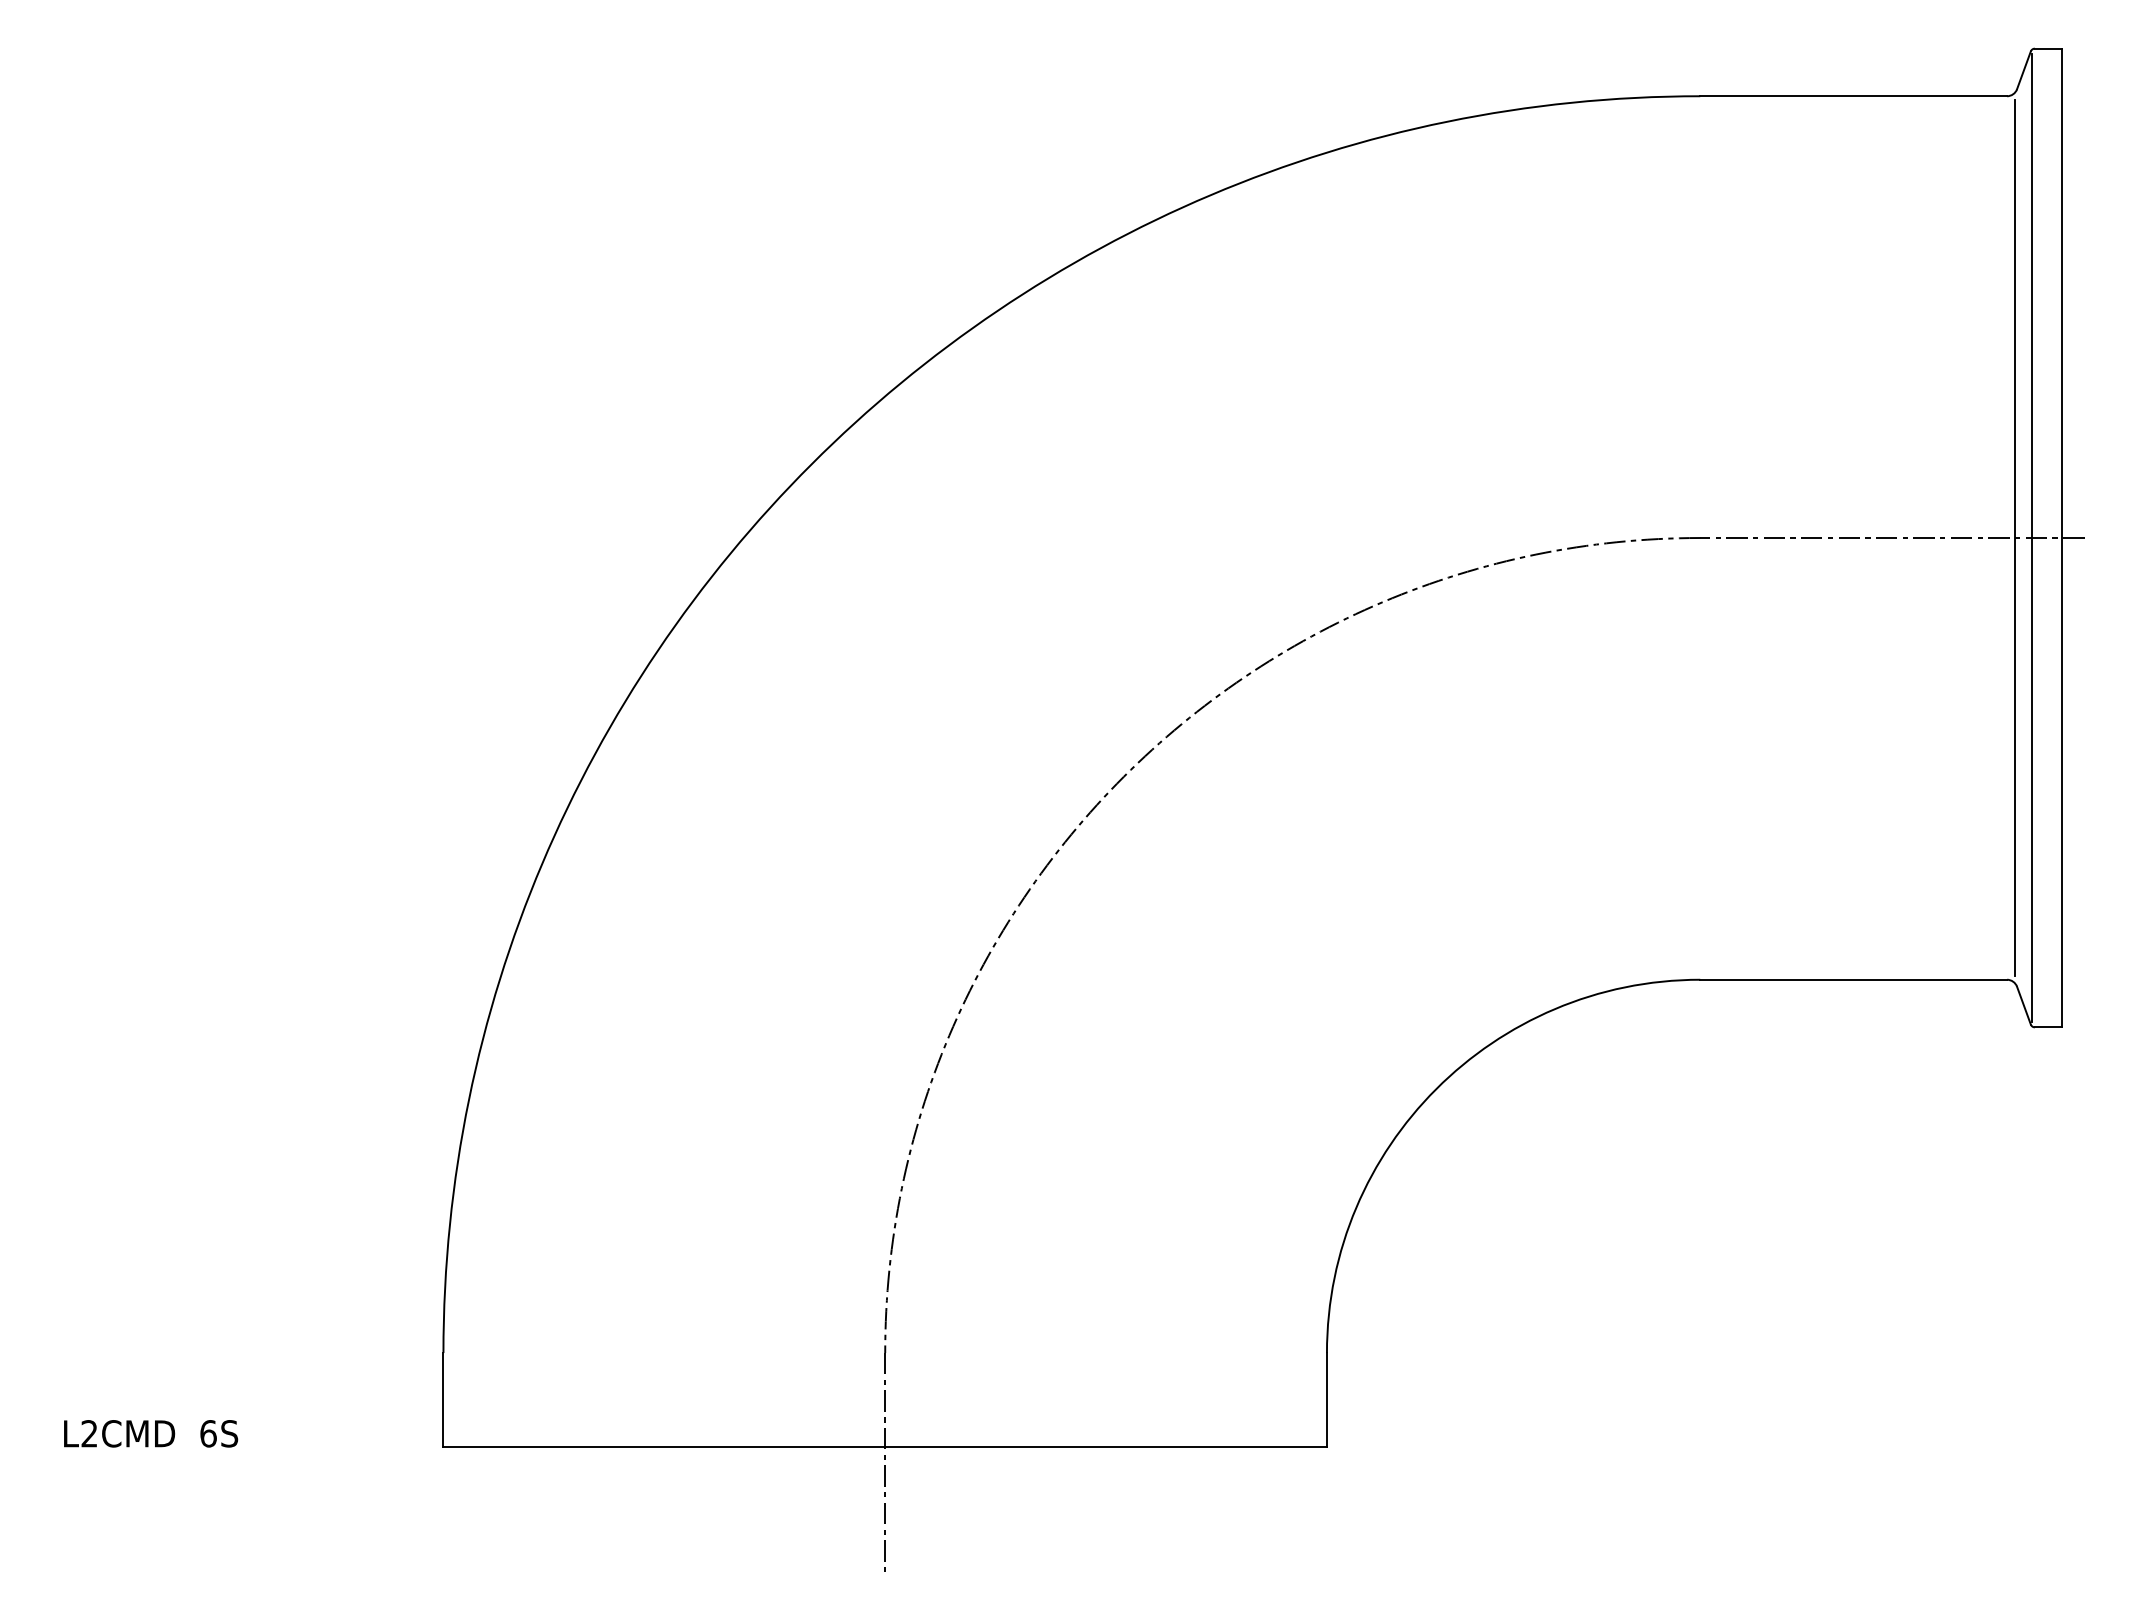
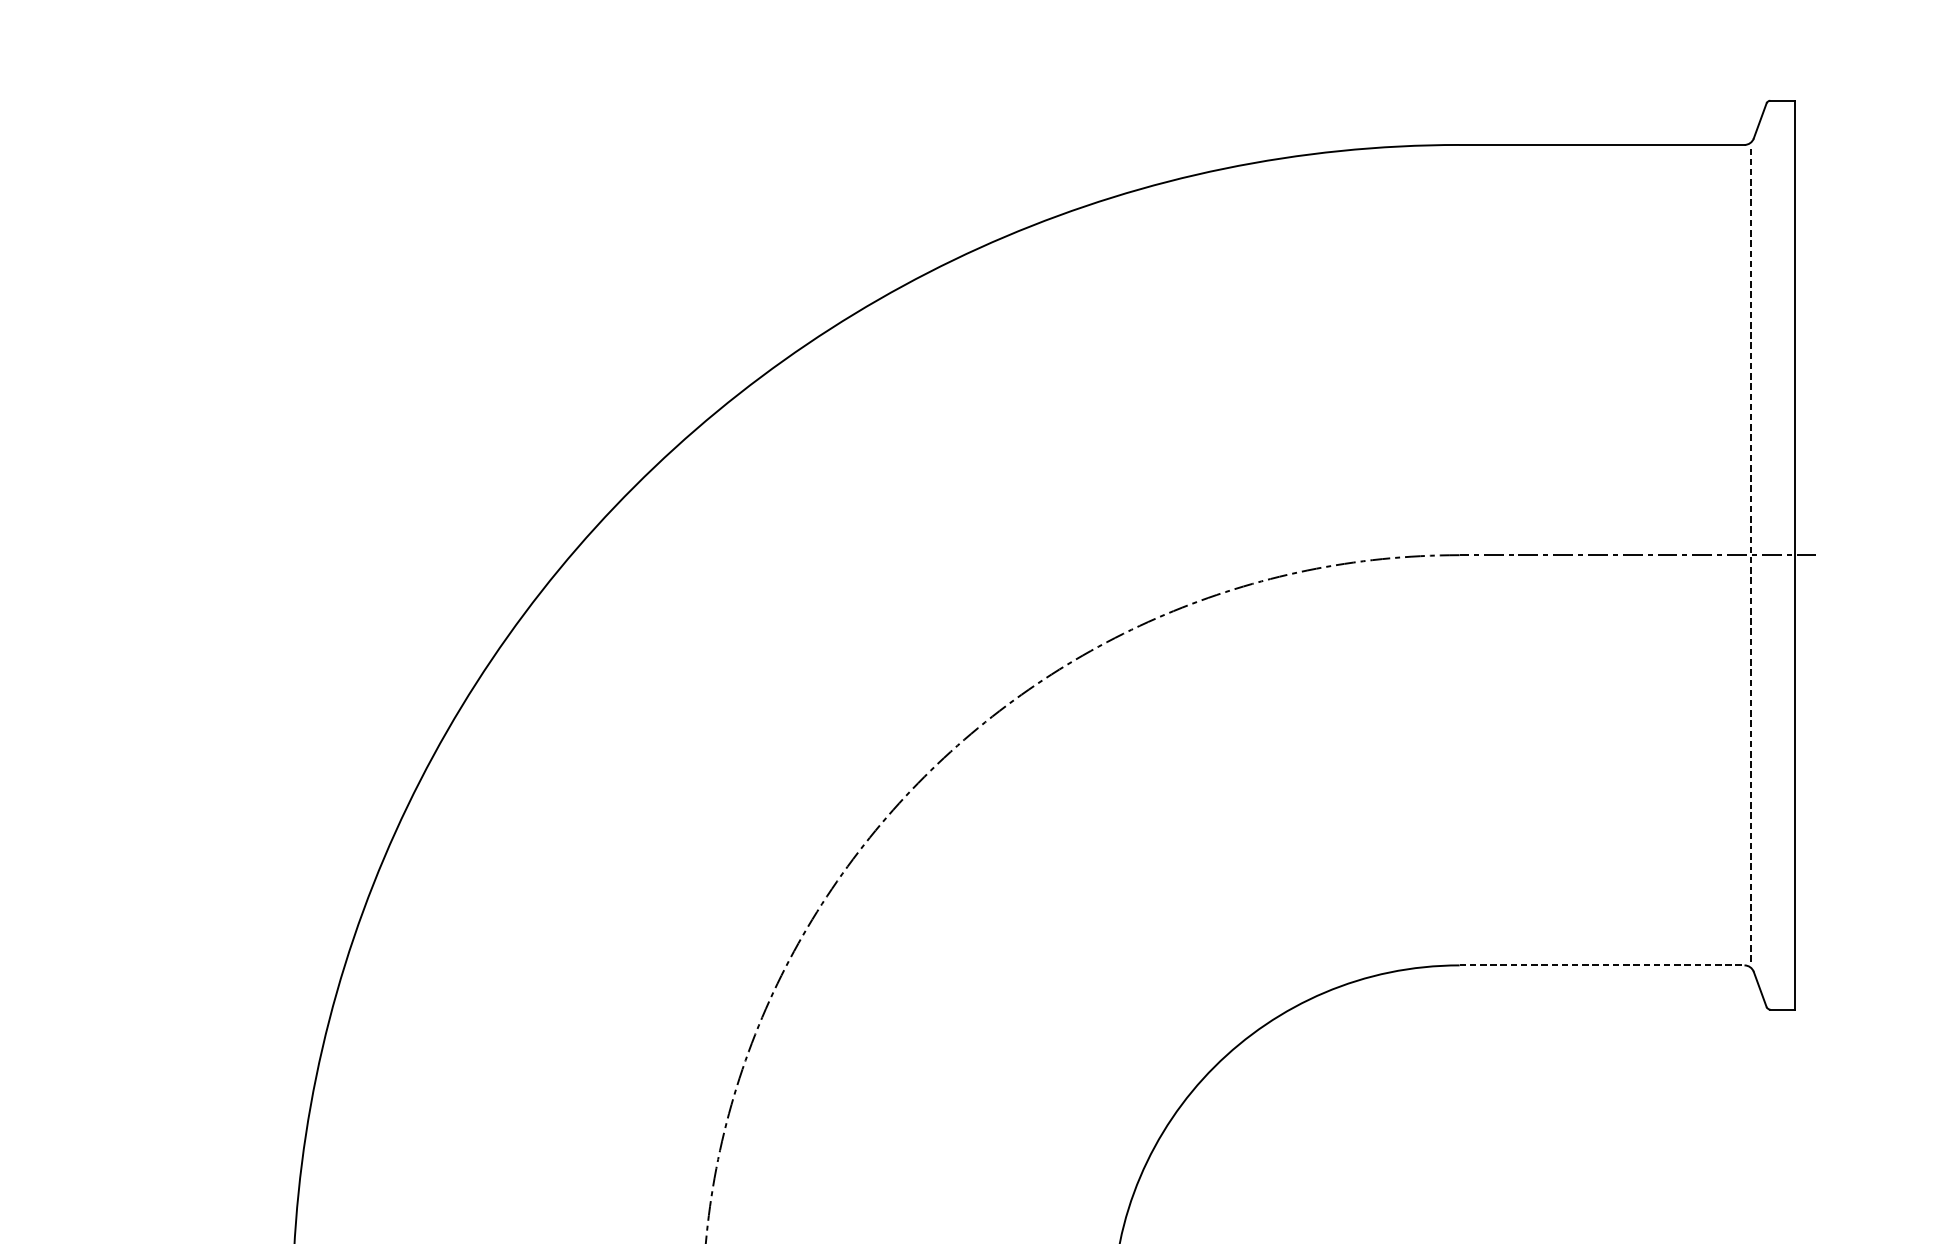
line: (2031, 537) -> (1767, 554), removed
line: (2014, 538) -> (1751, 555), solid -> dashed
line: (1854, 979) -> (1602, 965), solid -> dashed

